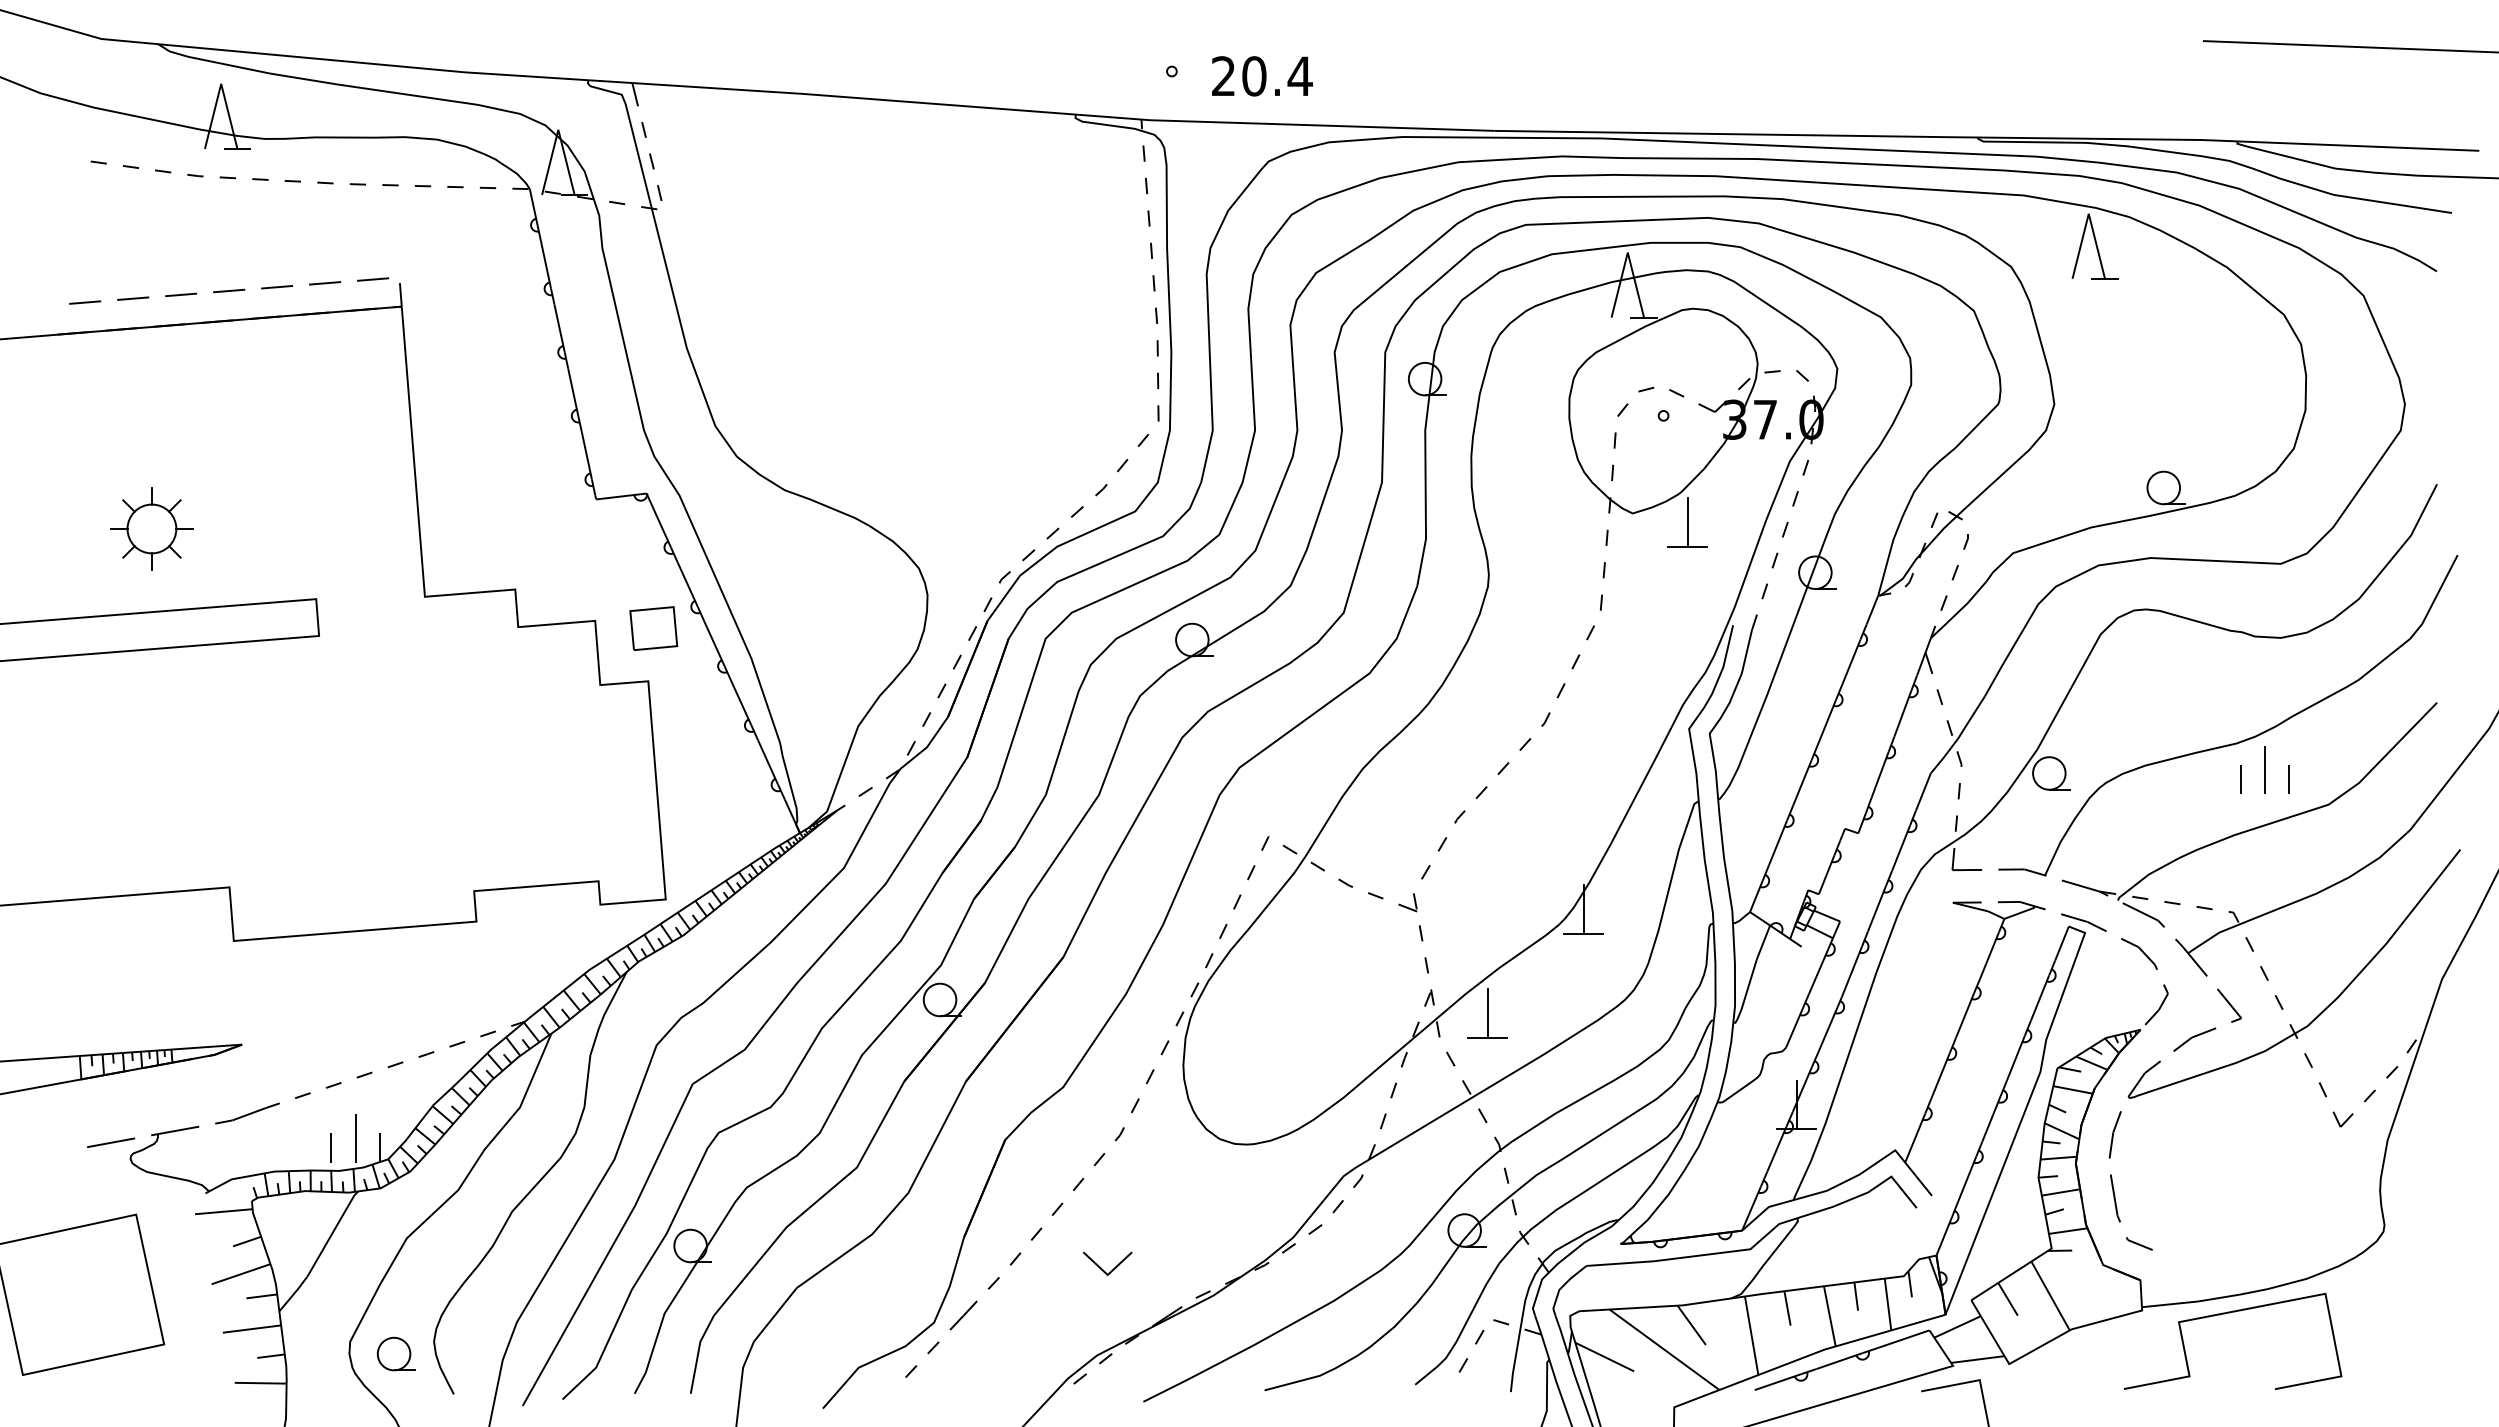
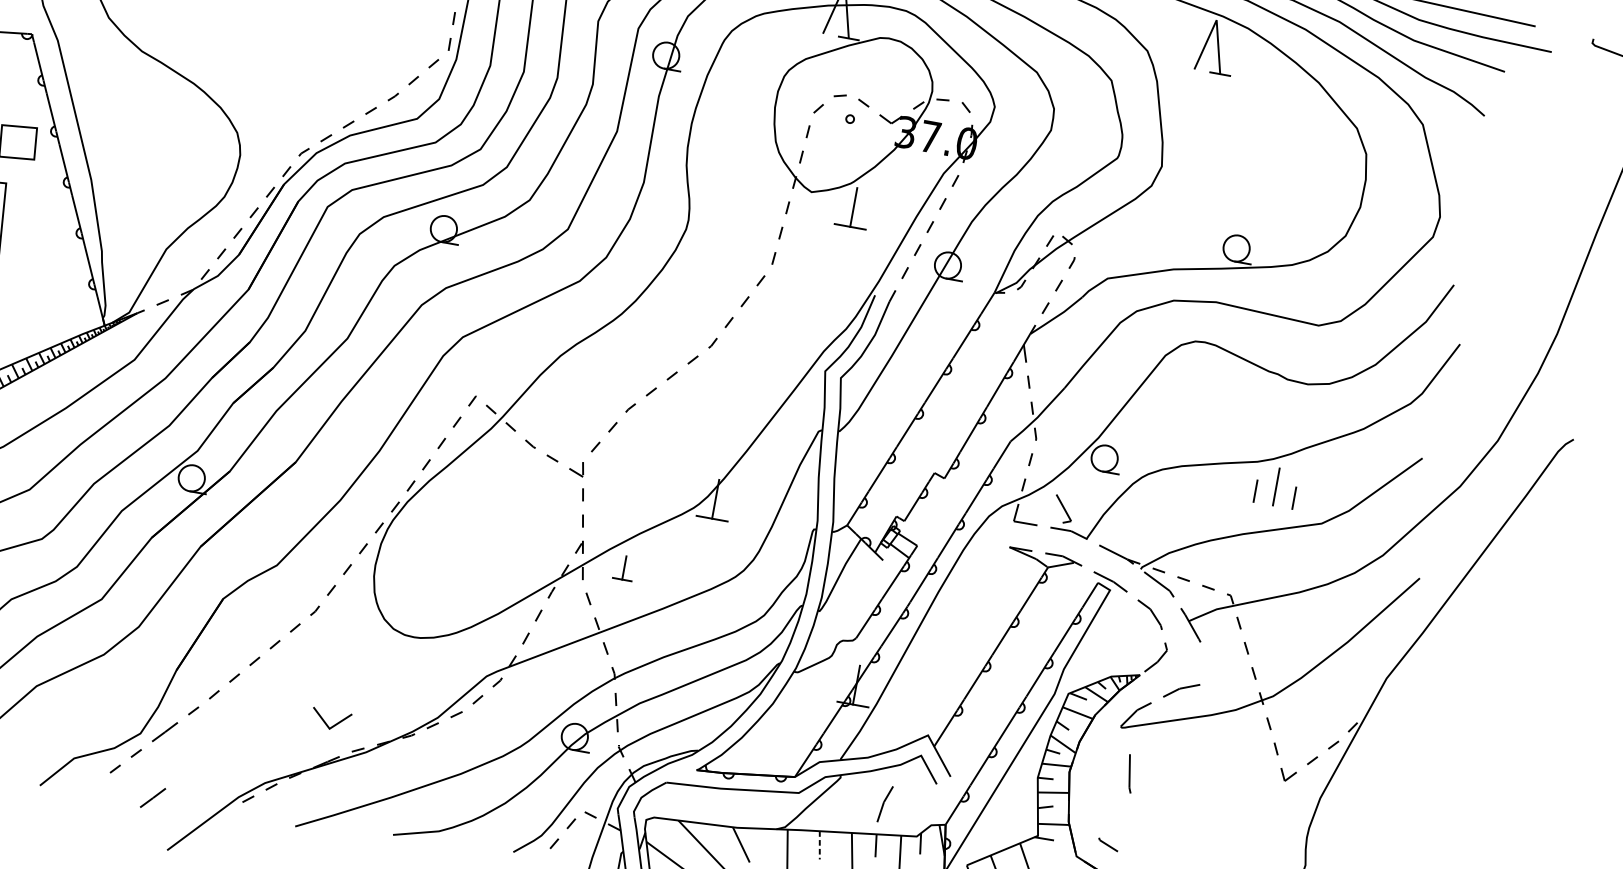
part: (2229, 1005) -> (1063, 509), moved
part: (1487, 1013) -> (624, 568), size x0.6
part: (2114, 1134) -> (884, 803), moved
part: (2115, 1198) -> (1130, 773), moved
part: (1102, 1268) -> (326, 722), moved
line: (1787, 1308) -> (819, 845), solid -> dashed
line: (963, 1398) -> (152, 797), added

